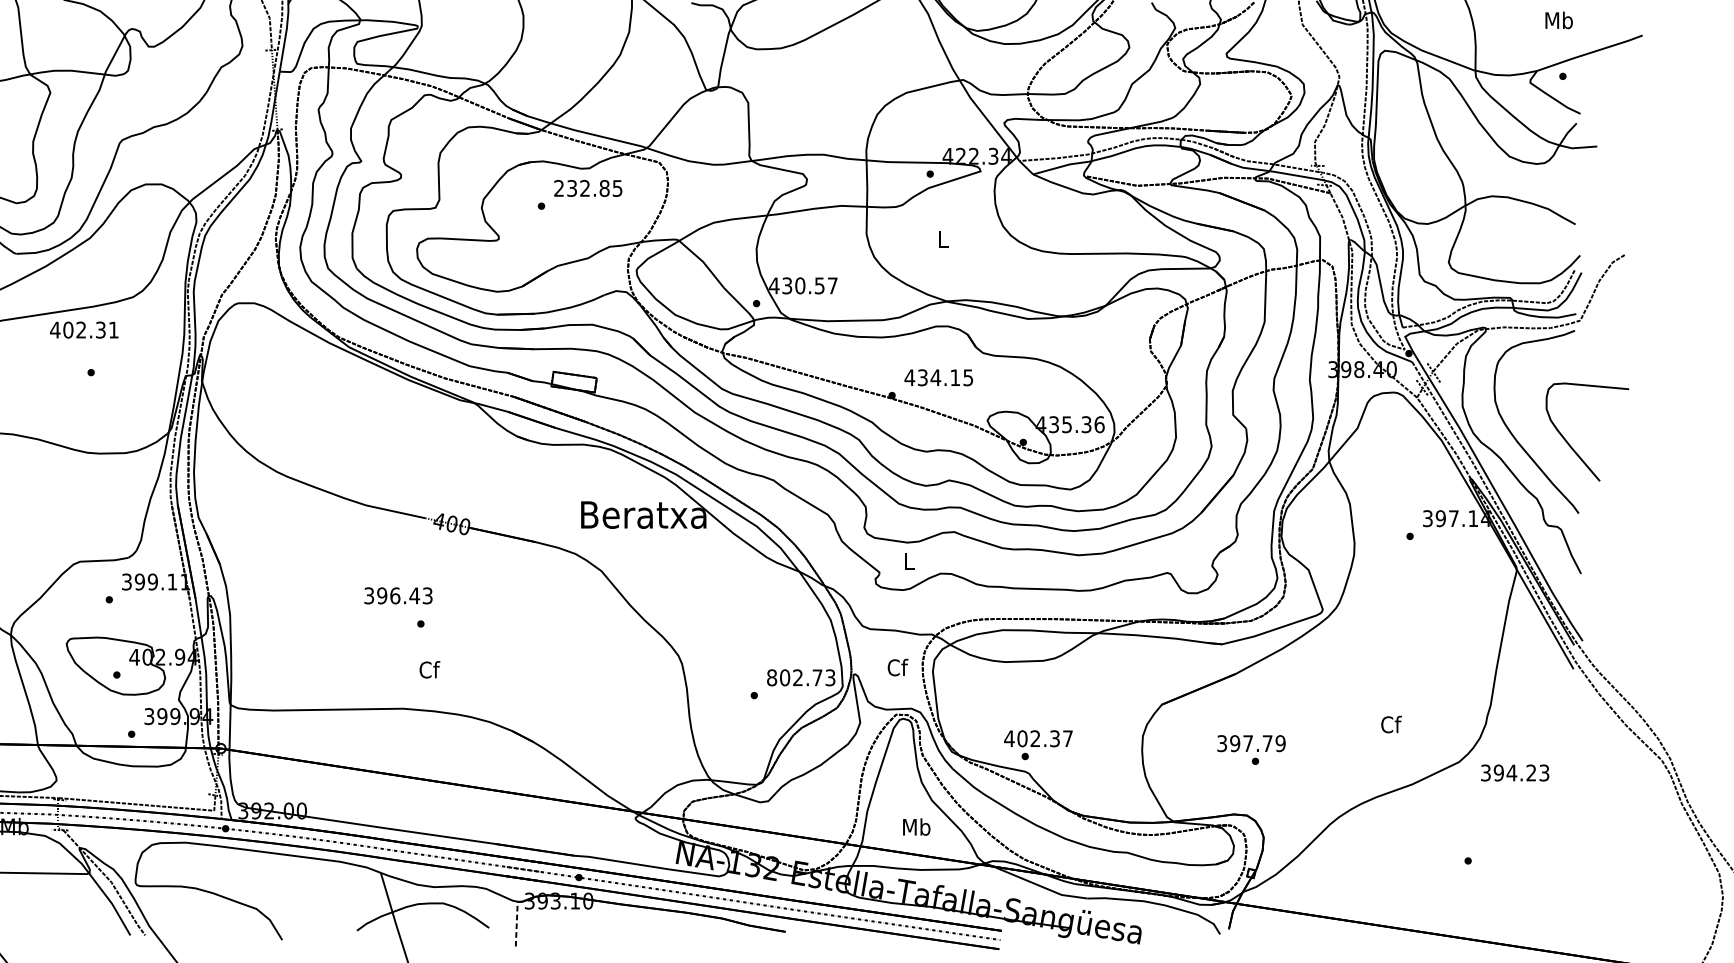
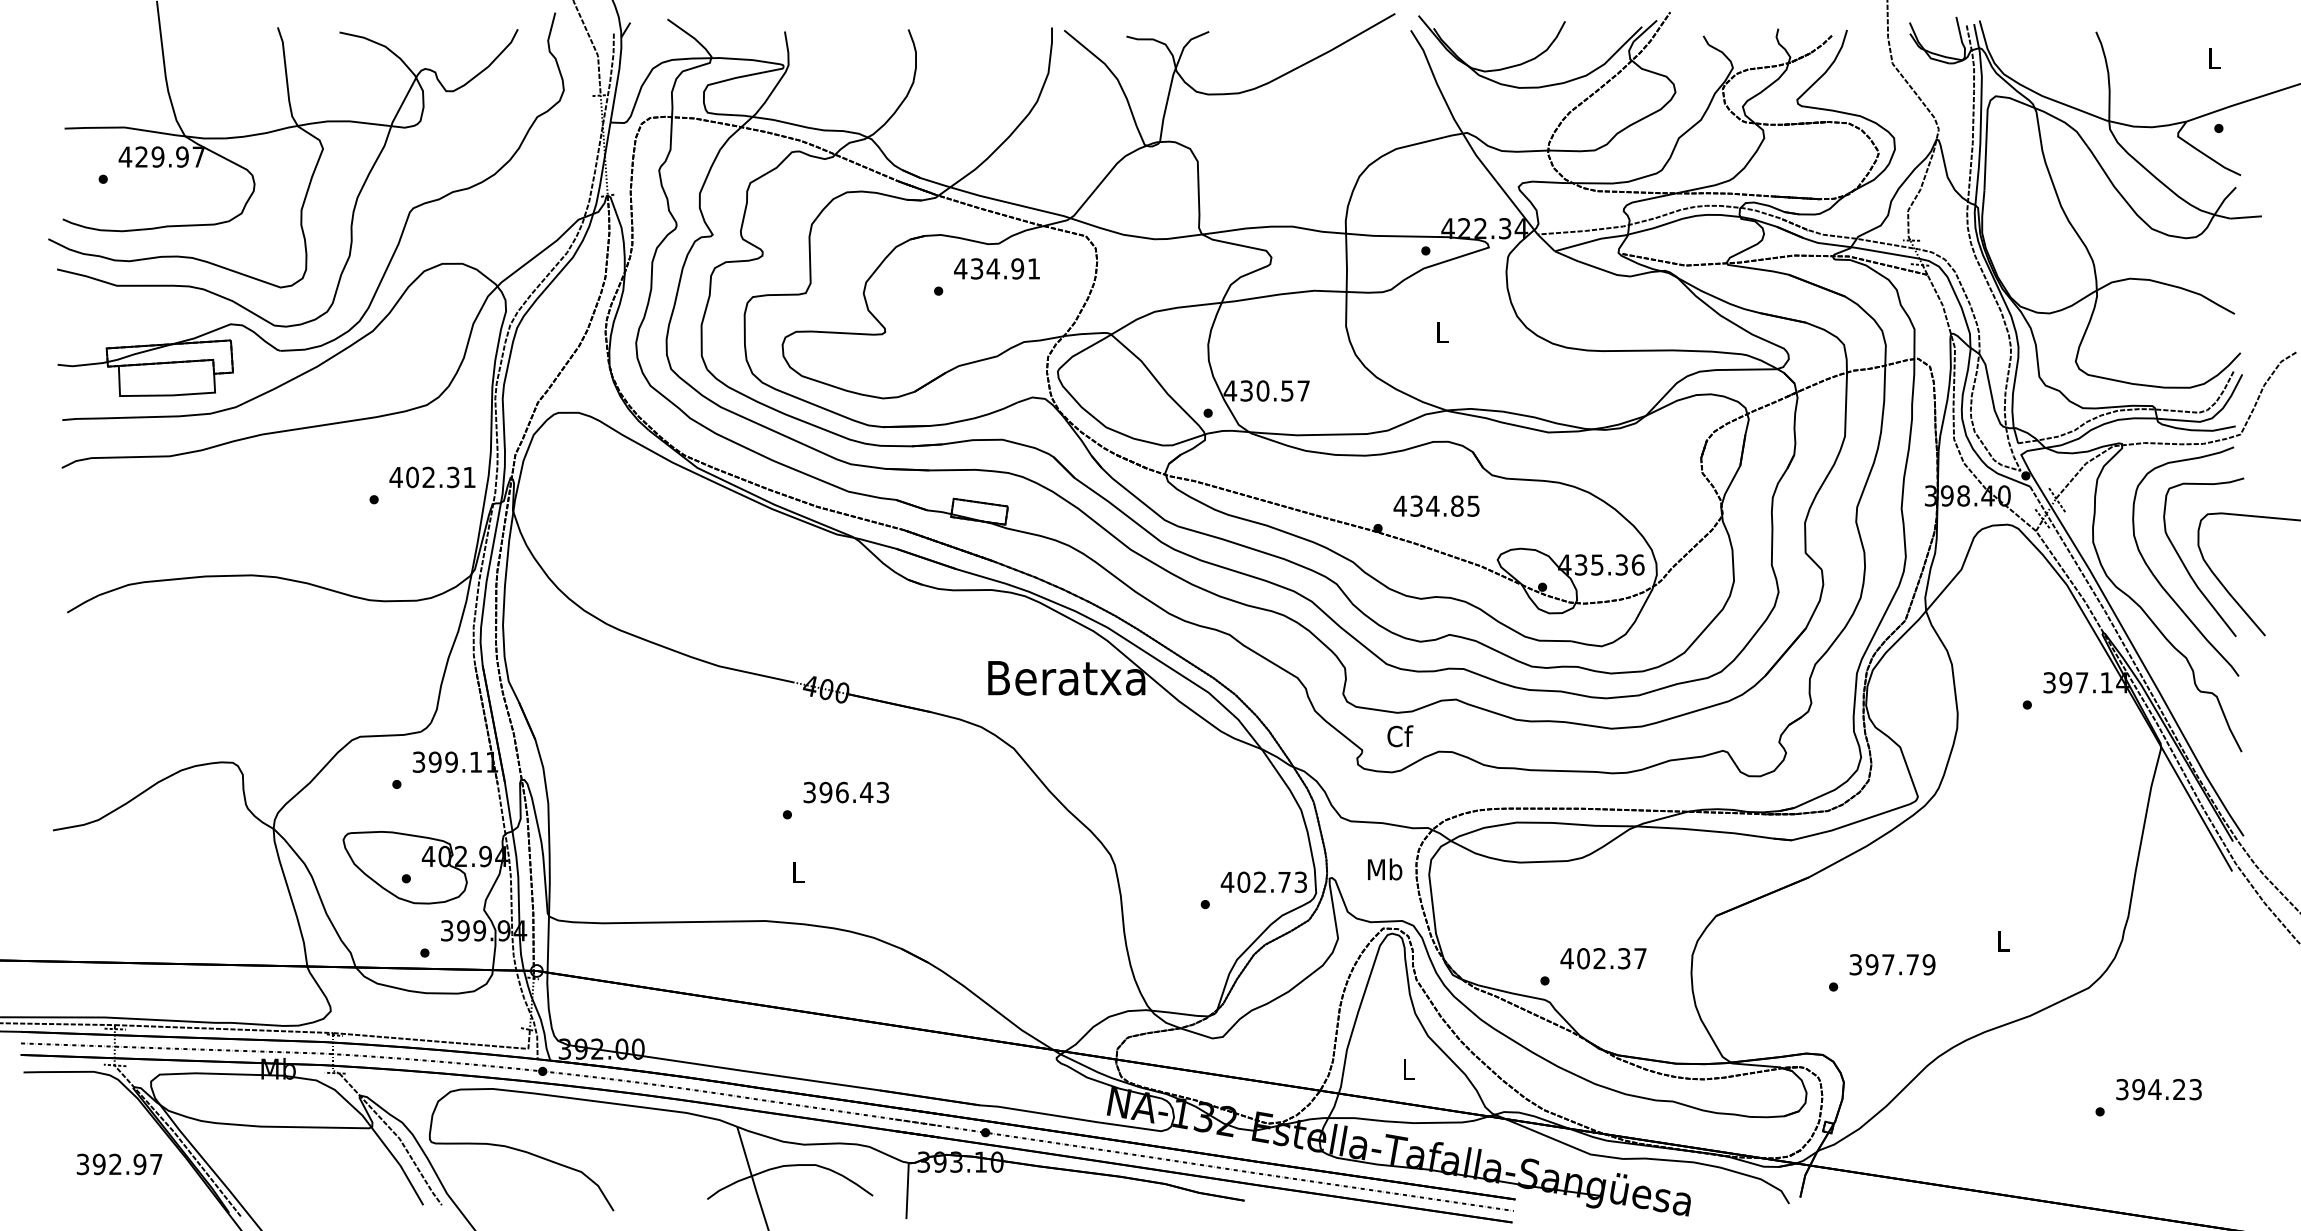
text: (1559, 20) -> (2214, 58), Mb -> L
text: (587, 188) -> (996, 268), 232.85 -> 434.91
text: (84, 330) -> (432, 477), moved
text: (955, 377) -> (1457, 505), 434.15 -> 434.85
curve: (1537, 427) -> (2187, 568), added
text: (910, 561) -> (1400, 736), L -> Cf
text: (398, 595) -> (846, 792), moved
text: (898, 667) -> (1385, 869), Cf -> Mb
text: (429, 670) -> (798, 872), Cf -> L
text: (771, 677) -> (1227, 881), 802.73 -> 402.73
text: (1391, 724) -> (2003, 940), Cf -> L
text: (1038, 738) -> (1603, 958), moved
text: (1251, 743) -> (1892, 964), moved
text: (1514, 772) -> (2158, 1089), moved
text: (916, 827) -> (1408, 1069), Mb -> L
line: (516, 923) -> (907, 1190), dashed -> solid

